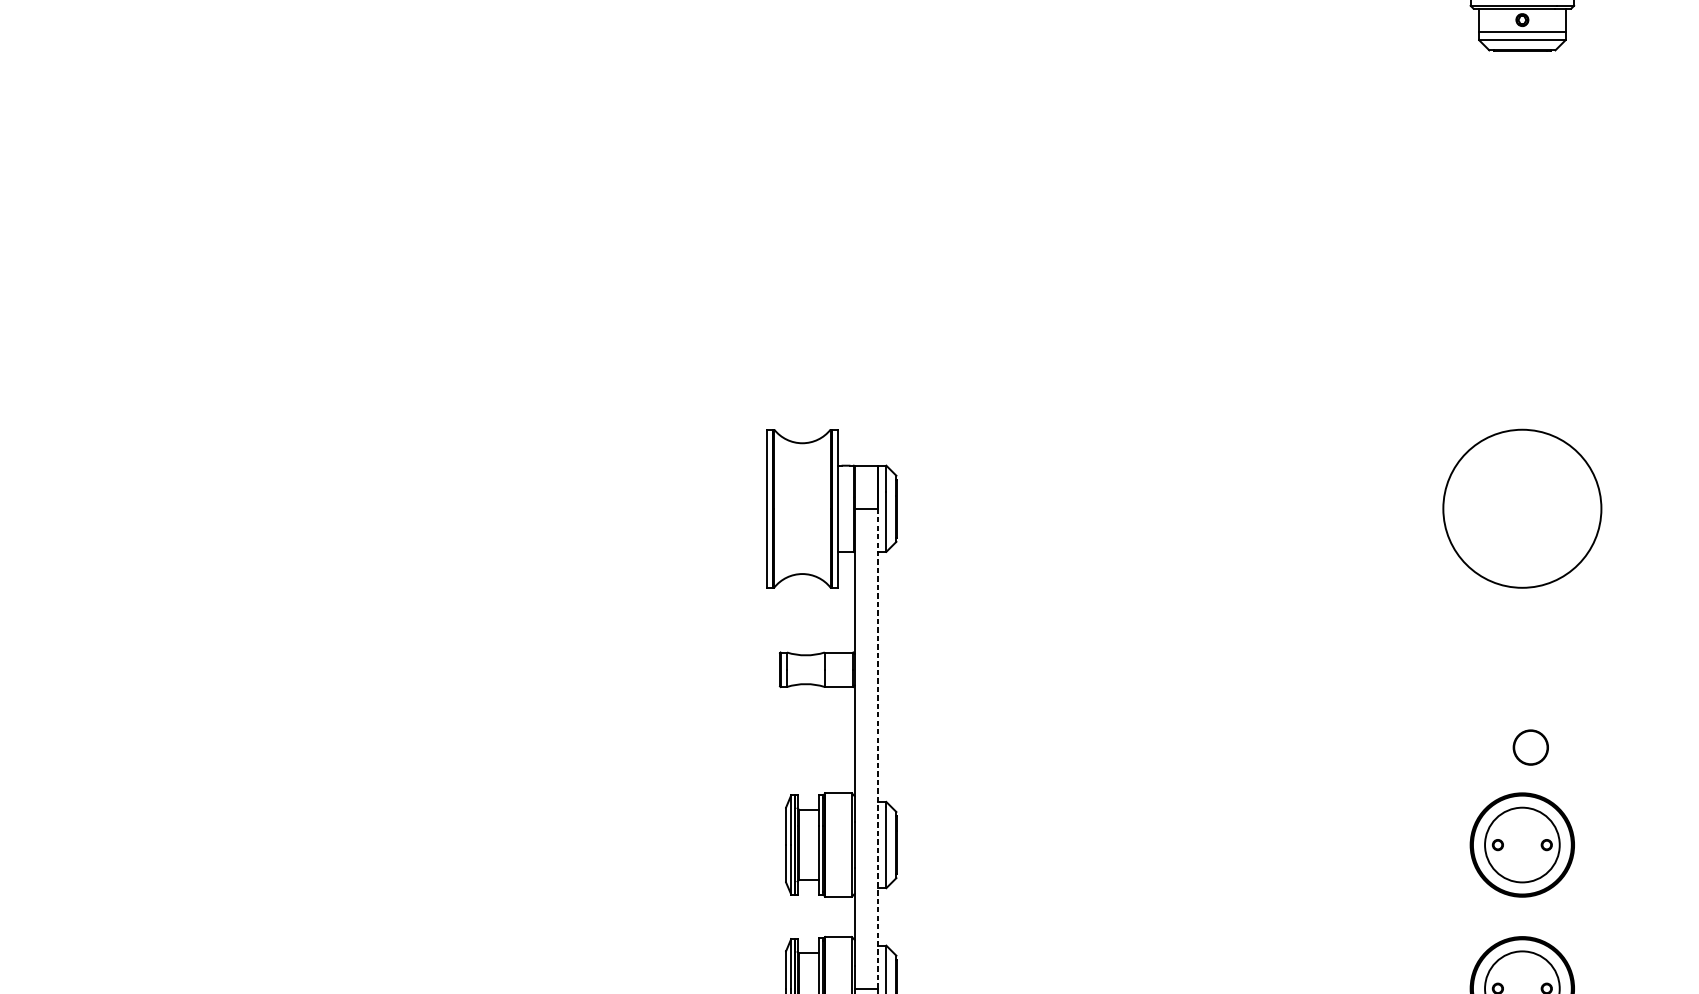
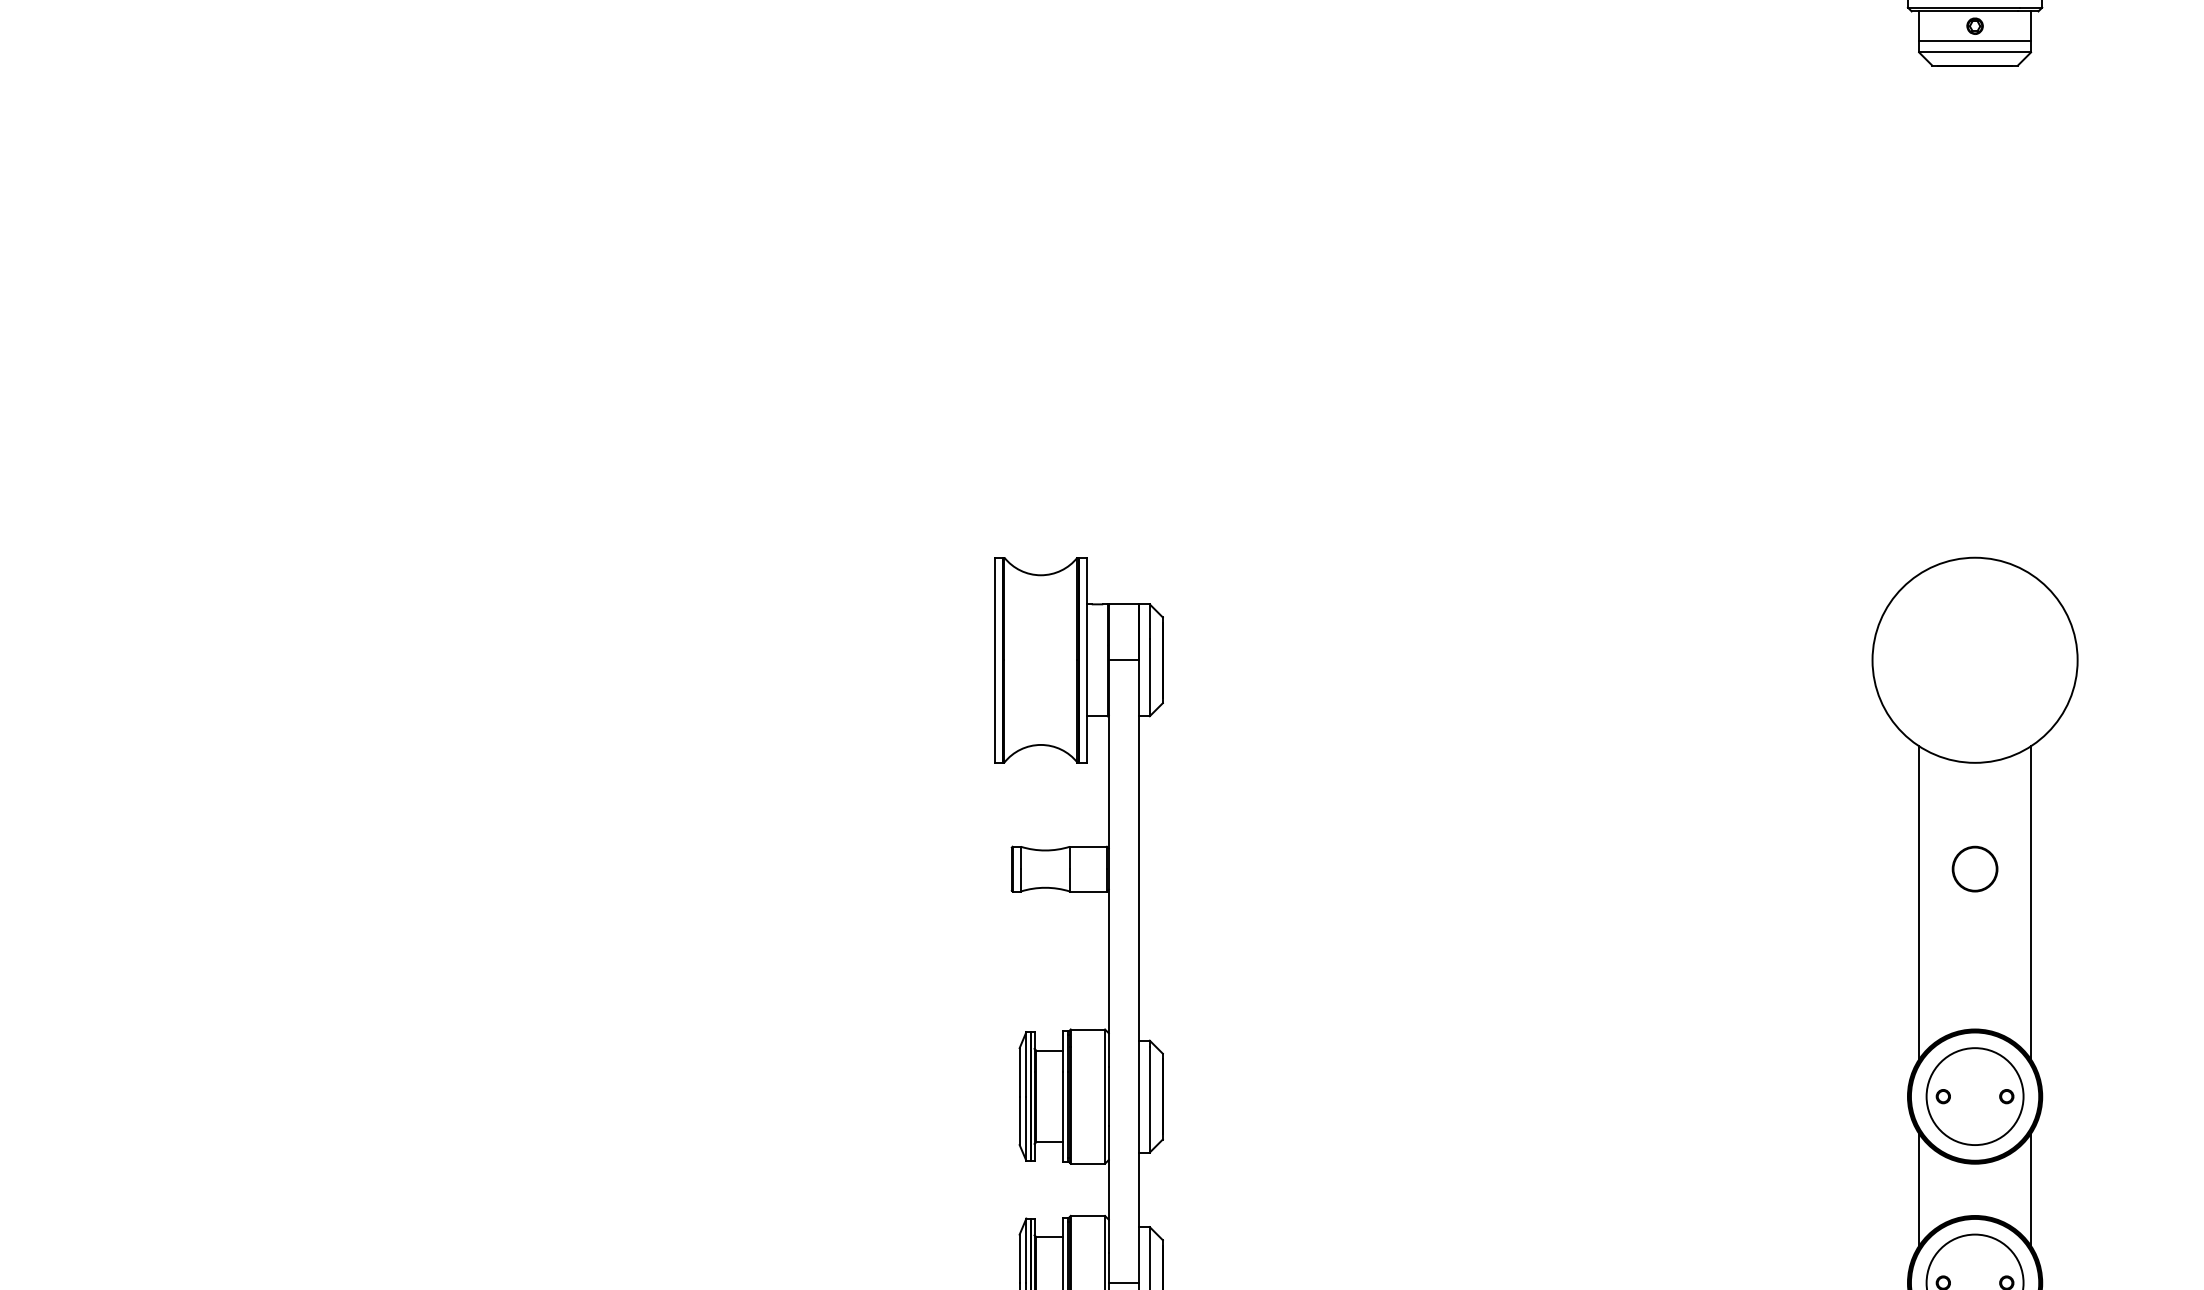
line: (1479, 695) -> (1919, 902), added
line: (1565, 695) -> (2031, 902), added
part: (1530, 747) -> (1974, 868), moved
line: (877, 748) -> (1138, 971), dashed -> solid
line: (1479, 916) -> (1919, 1189), added
line: (1565, 916) -> (2031, 1189), added

